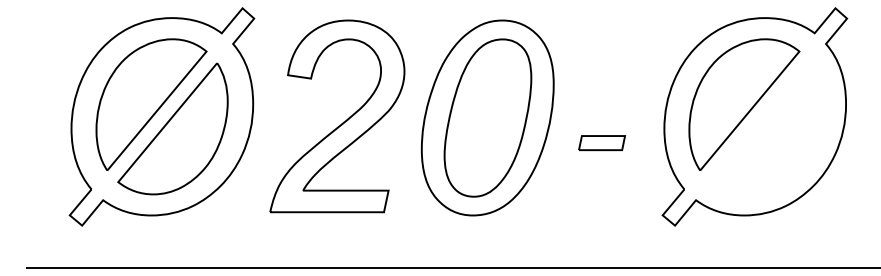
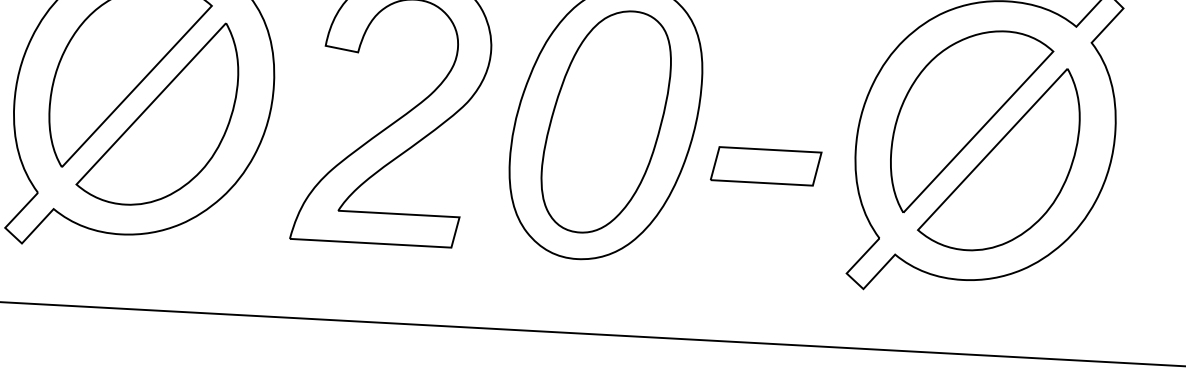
part: (765, 128) -> (999, 158), added
part: (601, 142) -> (765, 165), size x1.67

